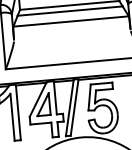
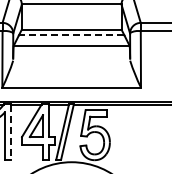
line: (70, 11) -> (71, 35), solid -> dashed
line: (18, 113) -> (11, 132), solid -> dashed

